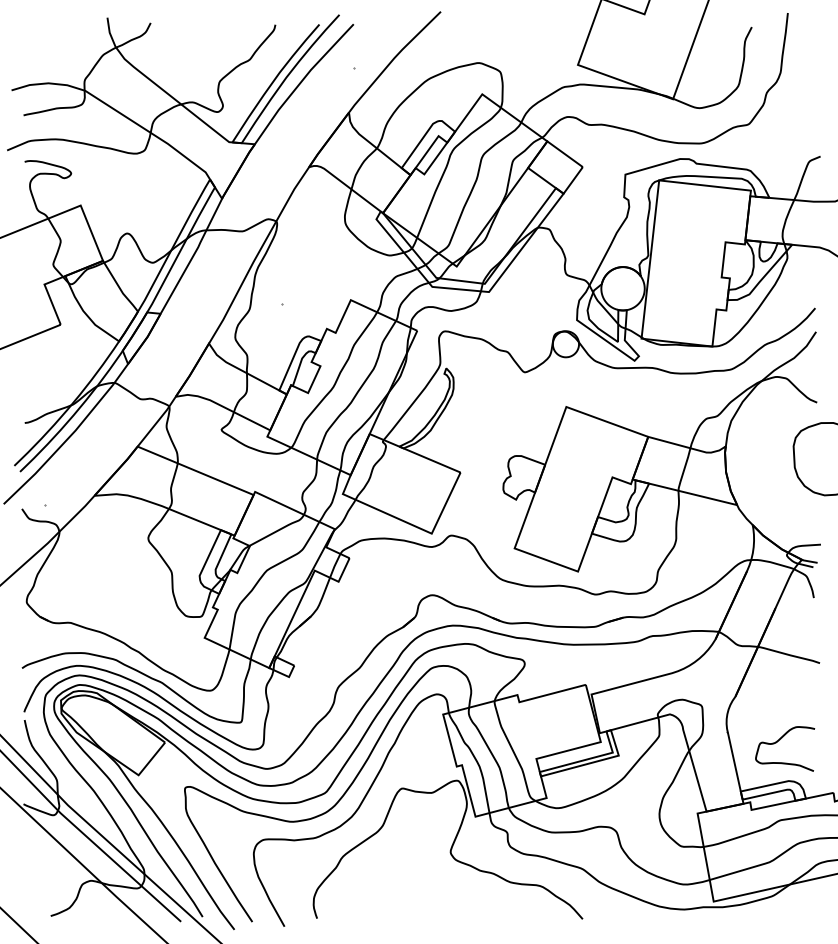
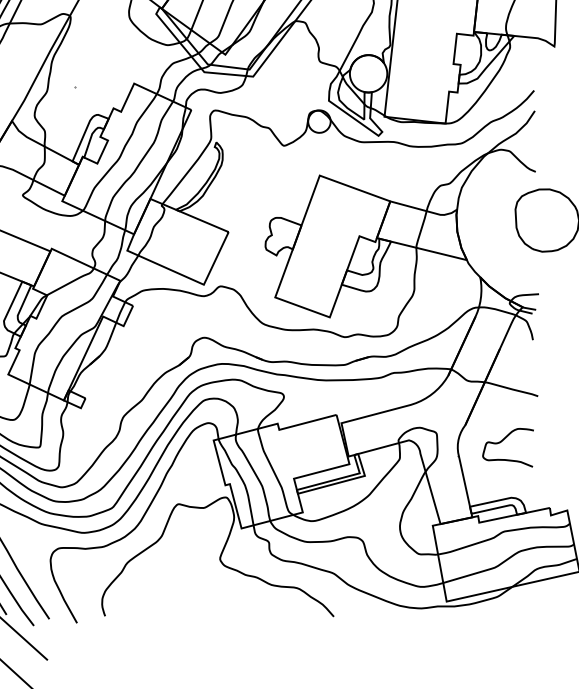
curve: (781, 739) -> (505, 439), moved

